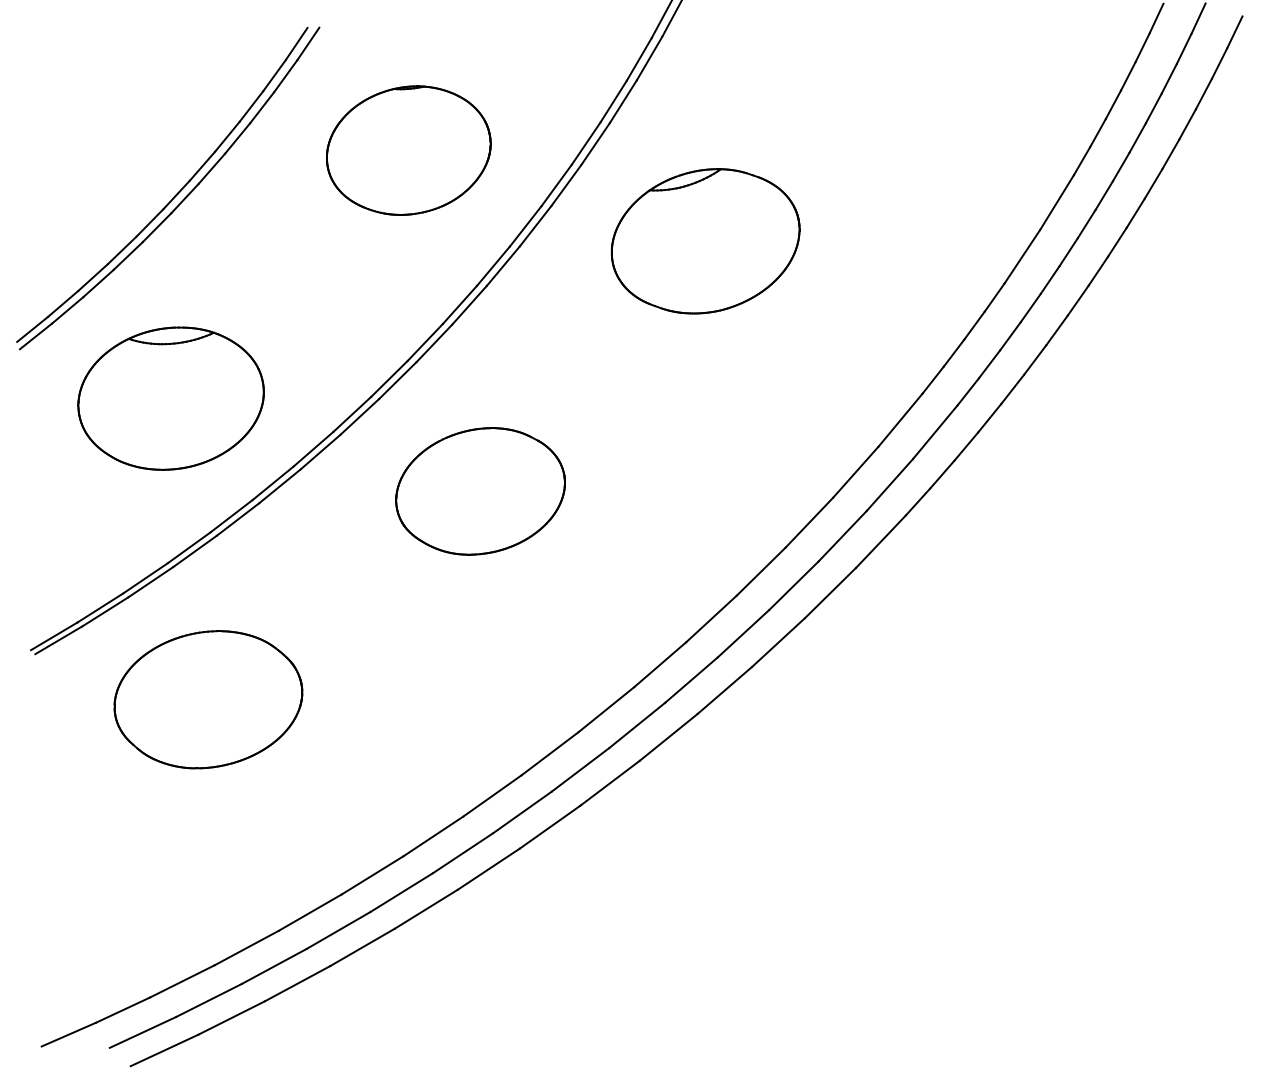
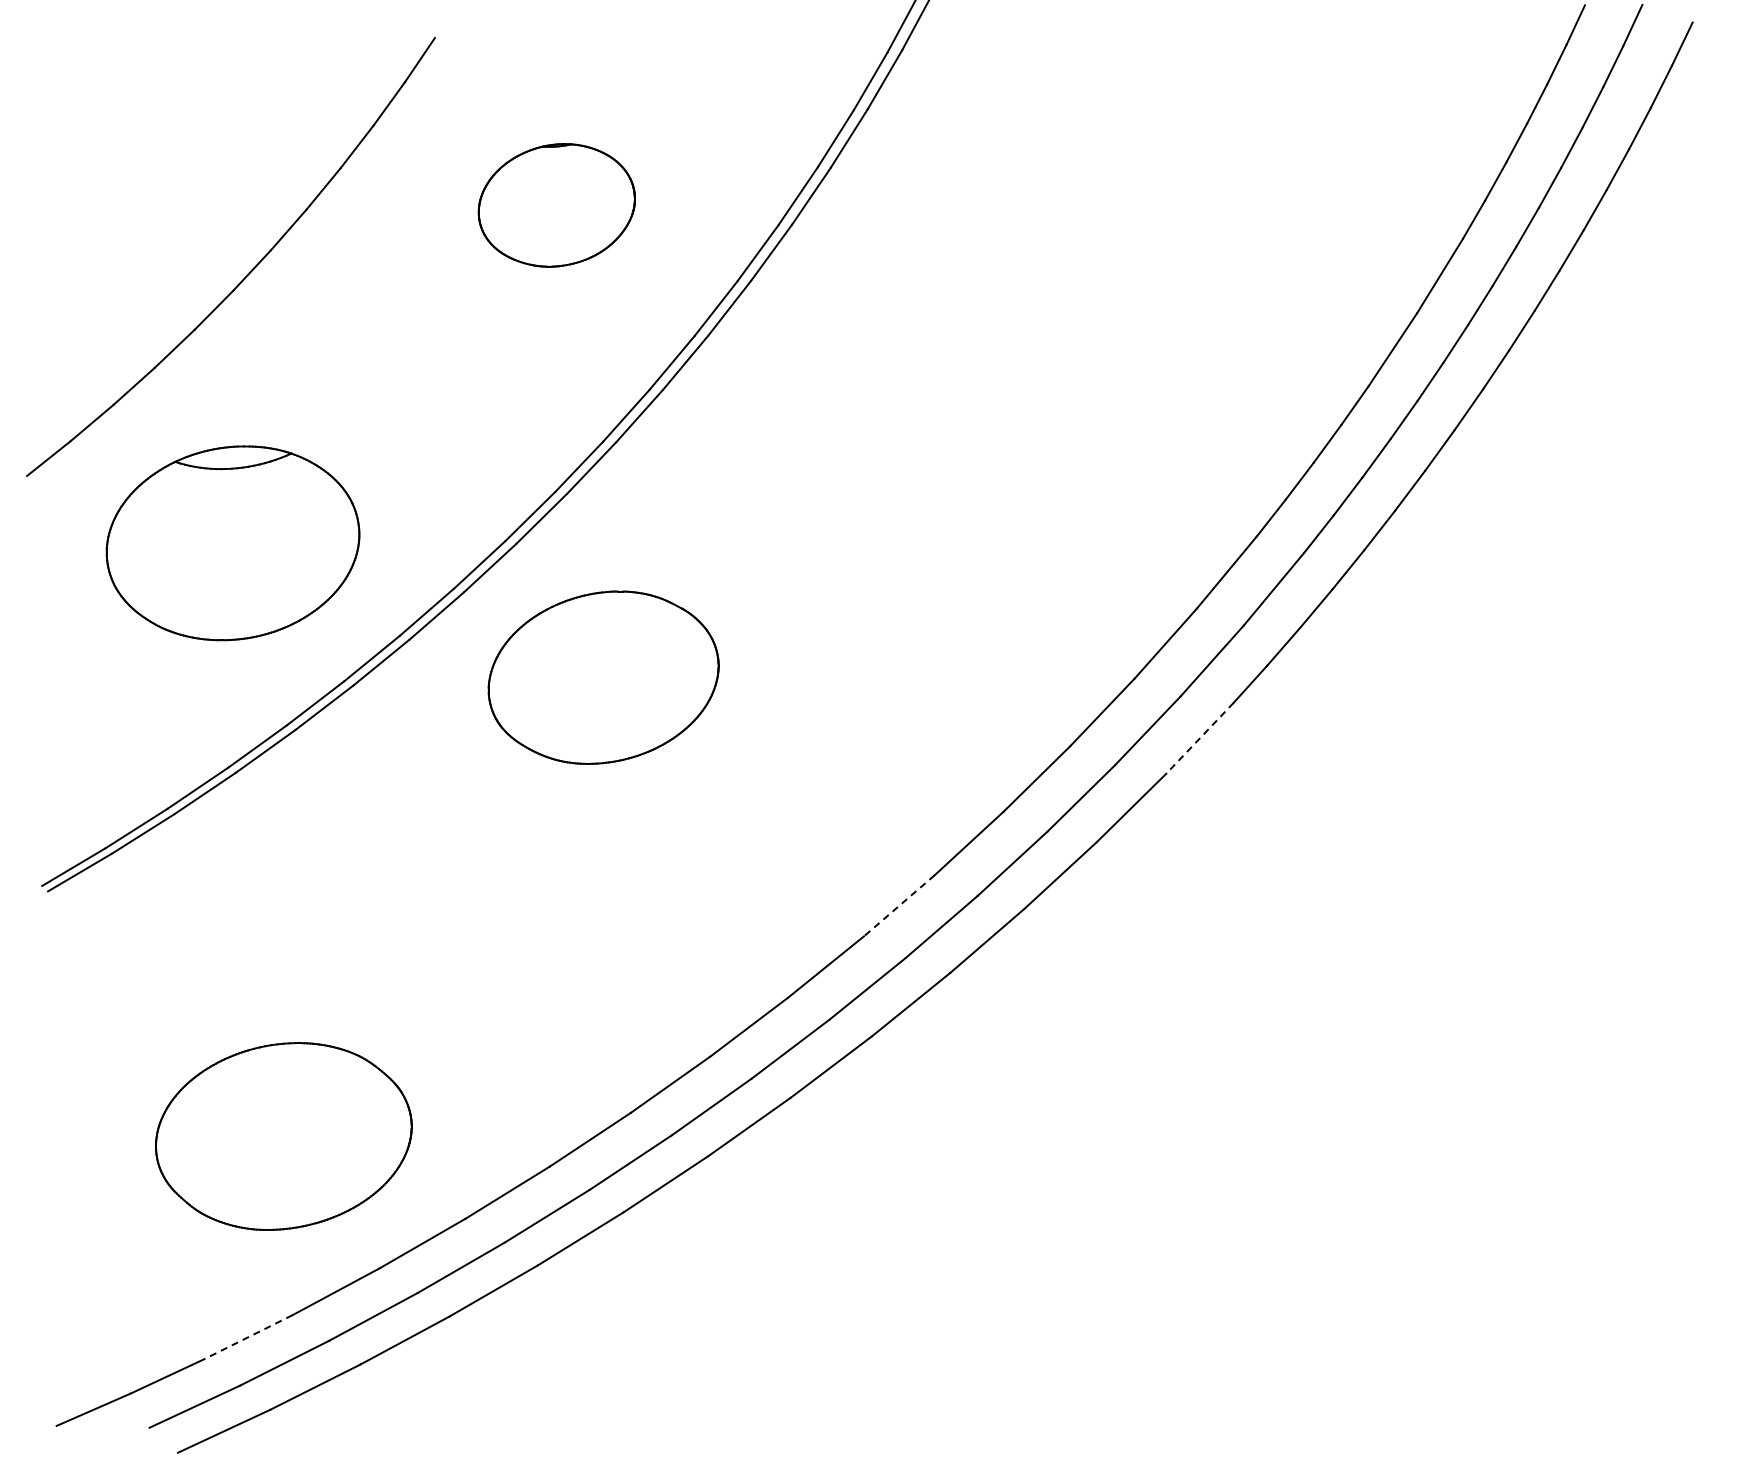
part: (408, 150) -> (556, 205), size x0.7
part: (173, 196) -> (236, 268), removed
part: (705, 240) -> (960, 328), removed
part: (480, 491) -> (603, 677), moved
line: (881, 541) -> (1200, 738), solid -> dashed
line: (660, 664) -> (899, 905), solid -> dashed
part: (208, 699) -> (283, 1136), moved
line: (182, 981) -> (248, 1337), solid -> dashed

